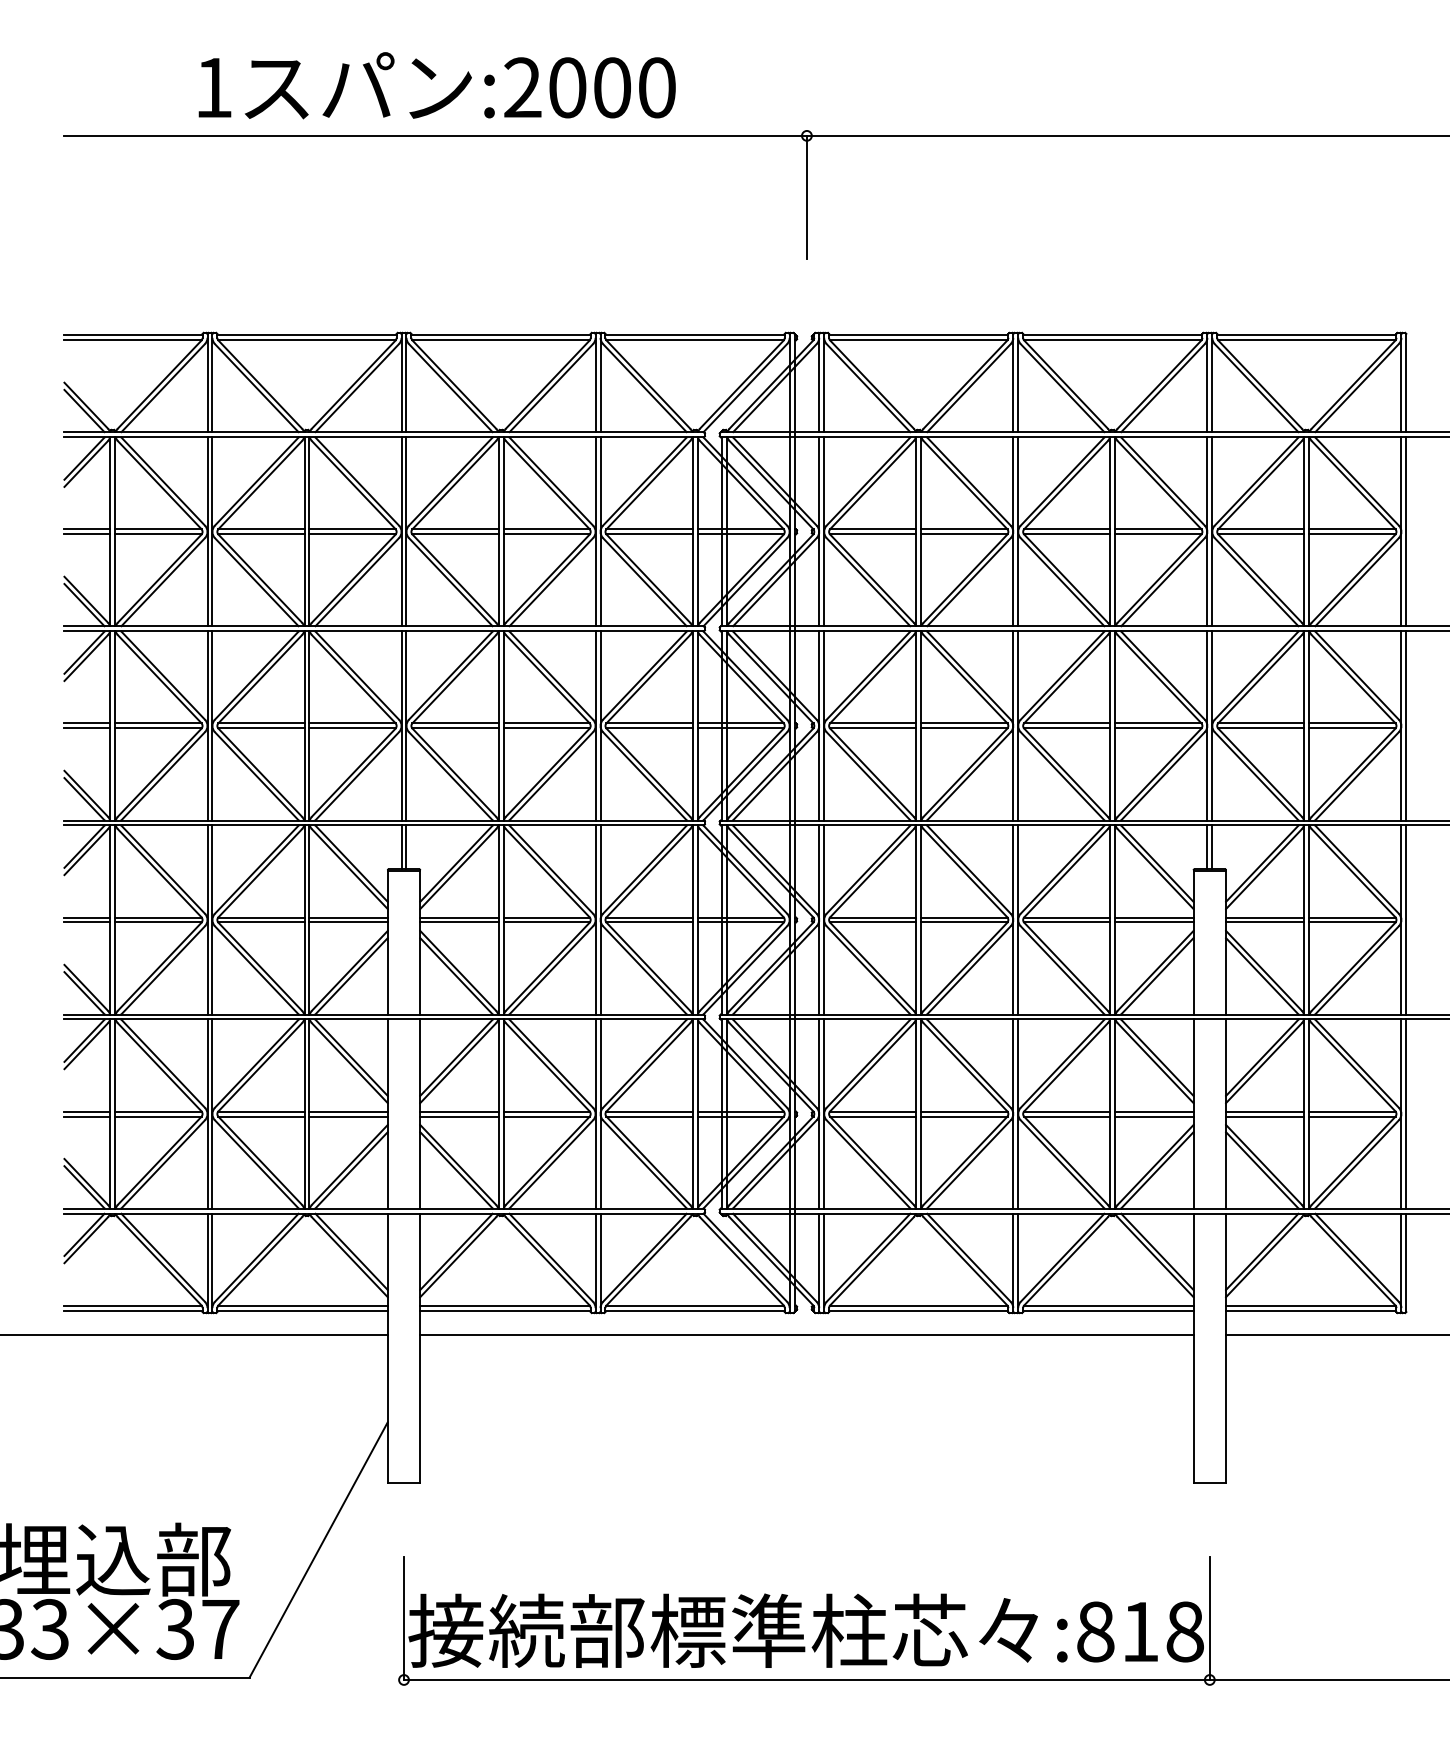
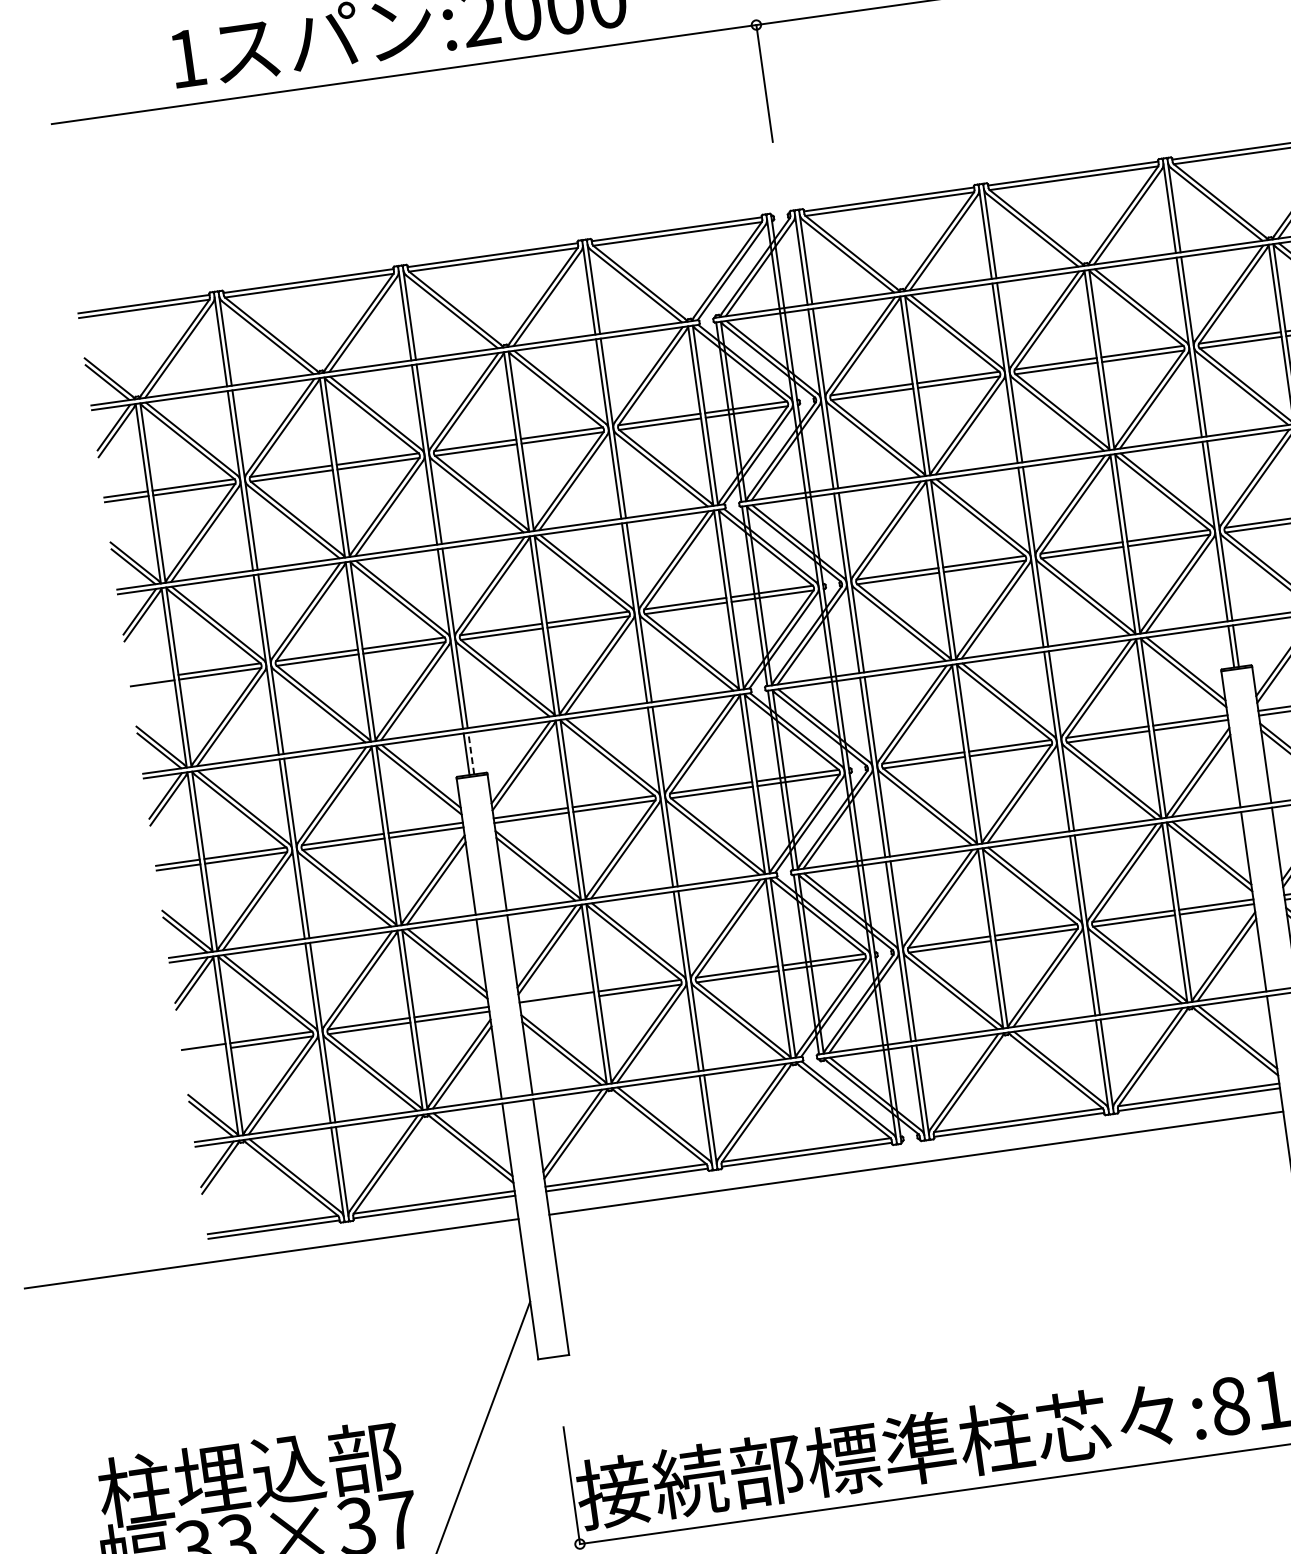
line: (87, 723) -> (152, 678), removed
line: (406, 847) -> (471, 753), solid -> dashed
line: (87, 1116) -> (204, 1051), removed
line: (459, 1116) -> (557, 1001), removed

